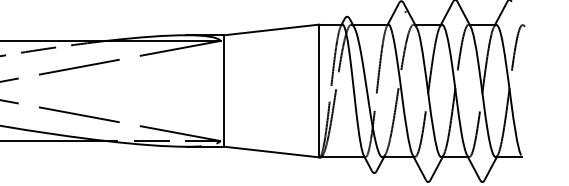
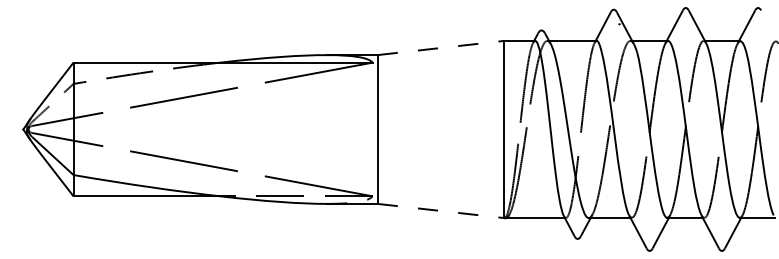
line: (271, 30) -> (440, 48), solid -> dashed
line: (271, 151) -> (440, 210), solid -> dashed

